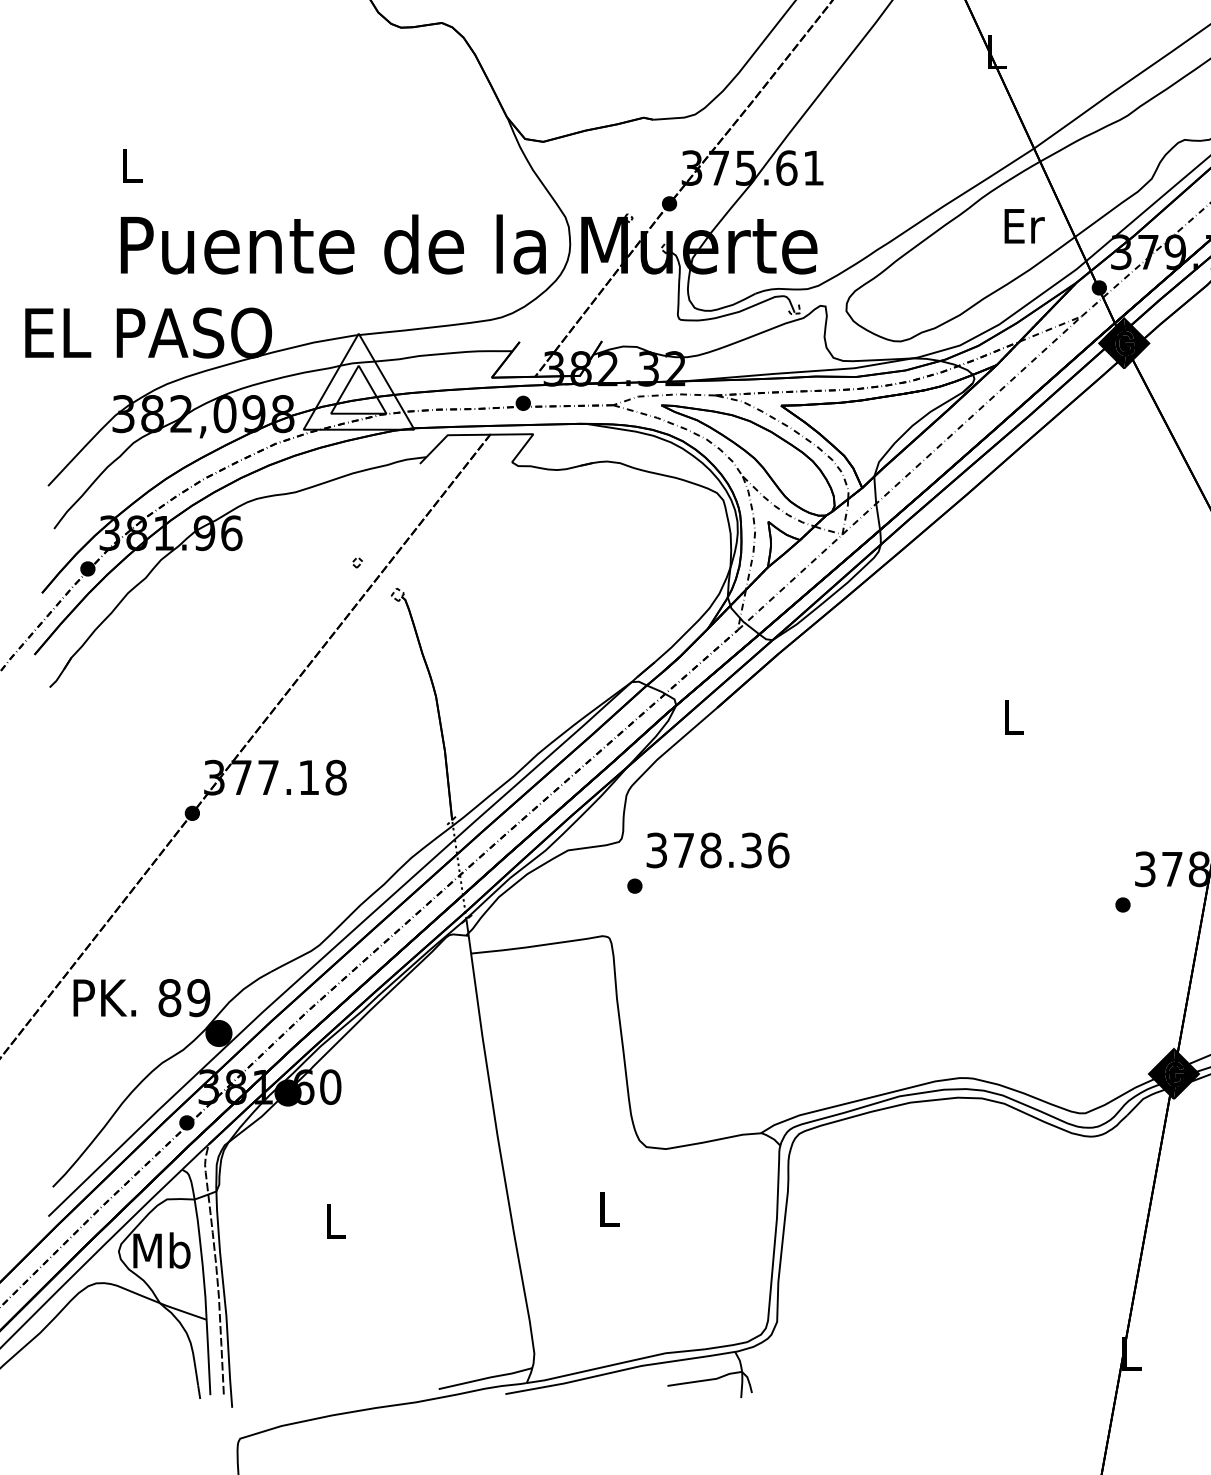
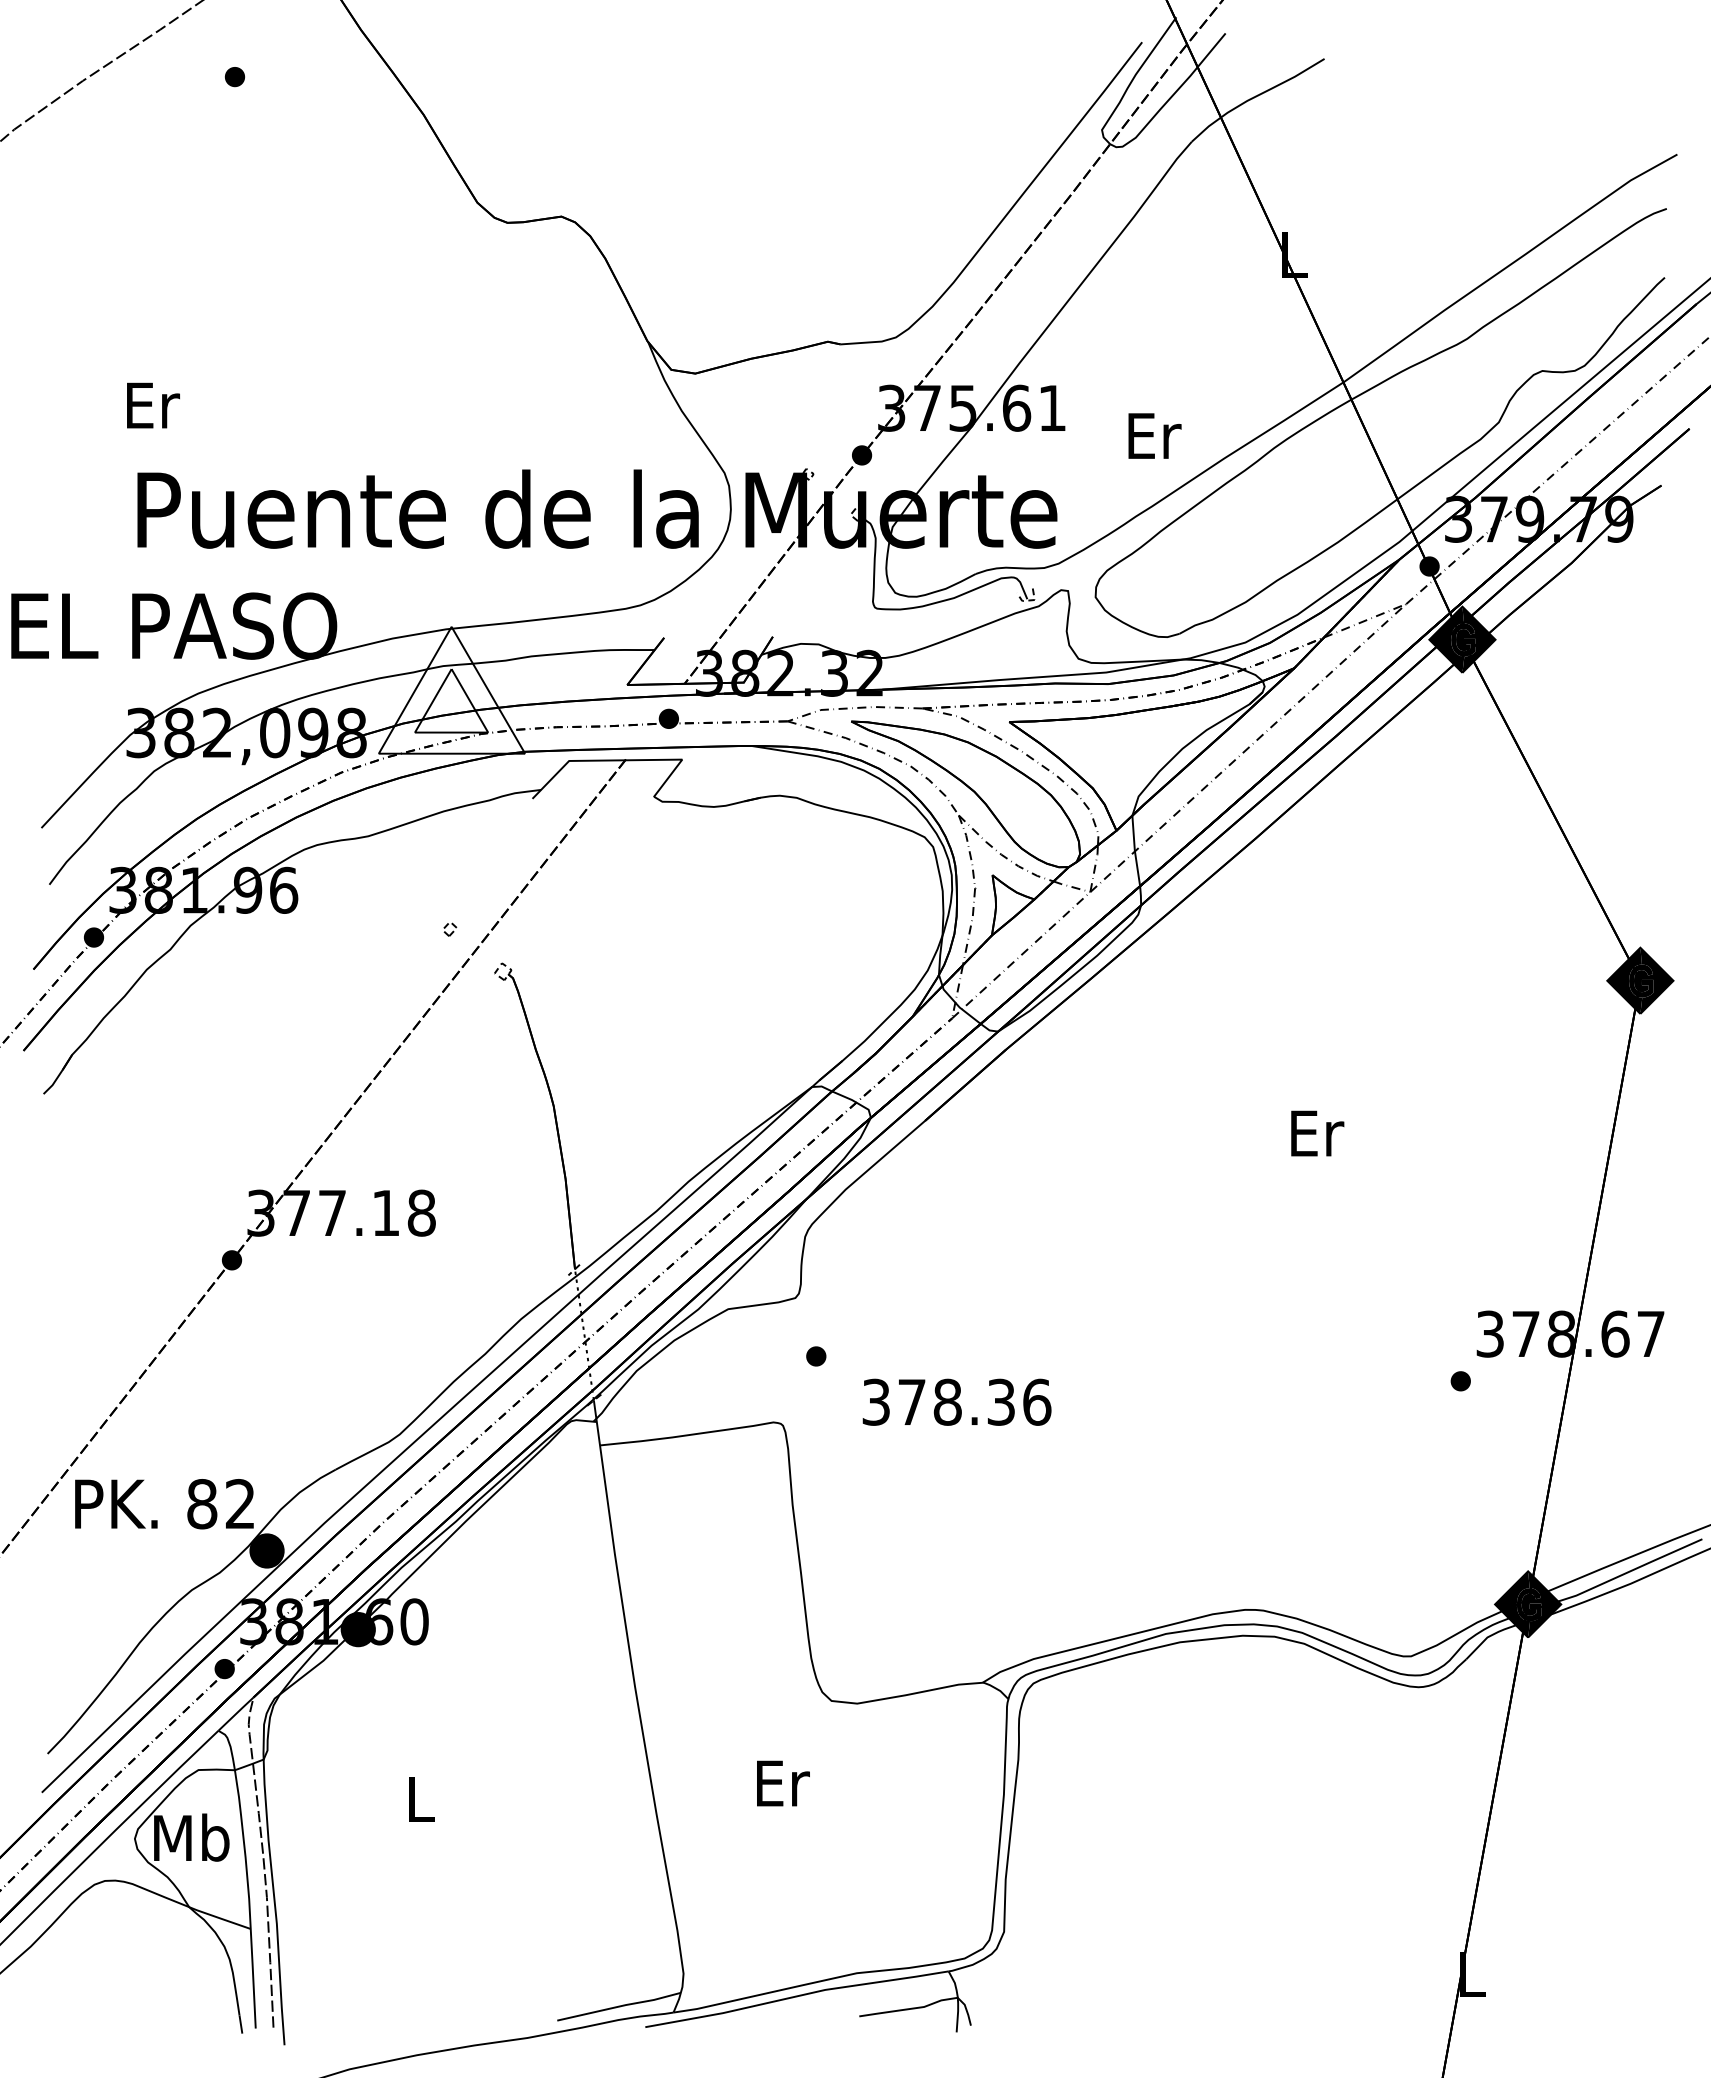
text: (132, 166) -> (153, 405), L -> Er
text: (1024, 225) -> (1154, 435), moved
text: (1014, 717) -> (1317, 1133), L -> Er
text: (717, 849) -> (956, 1401), moved
text: (198, 998) -> (240, 1504), 89 -> 82
text: (610, 1209) -> (783, 1783), L -> Er

